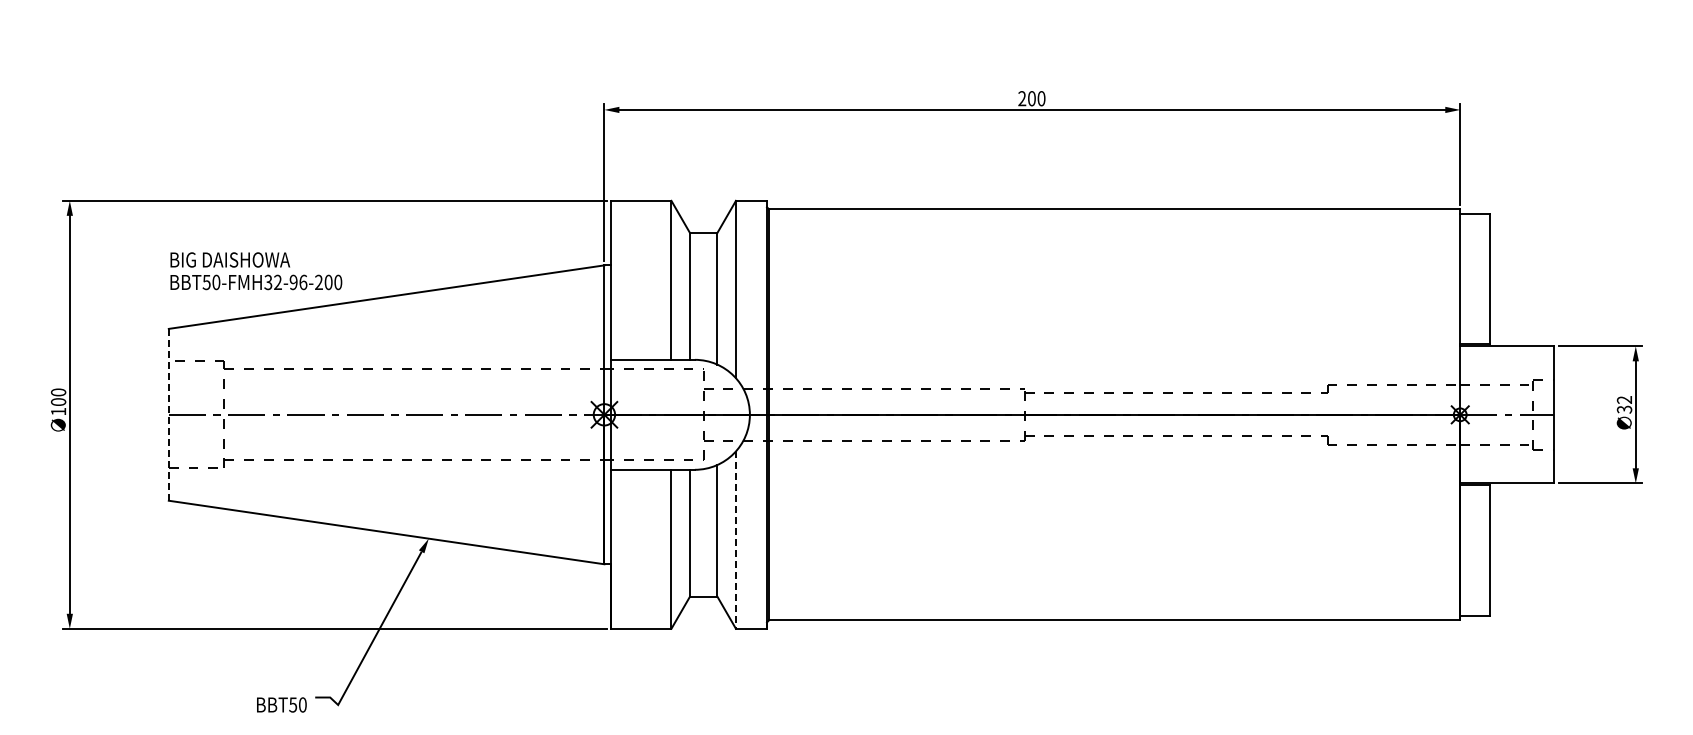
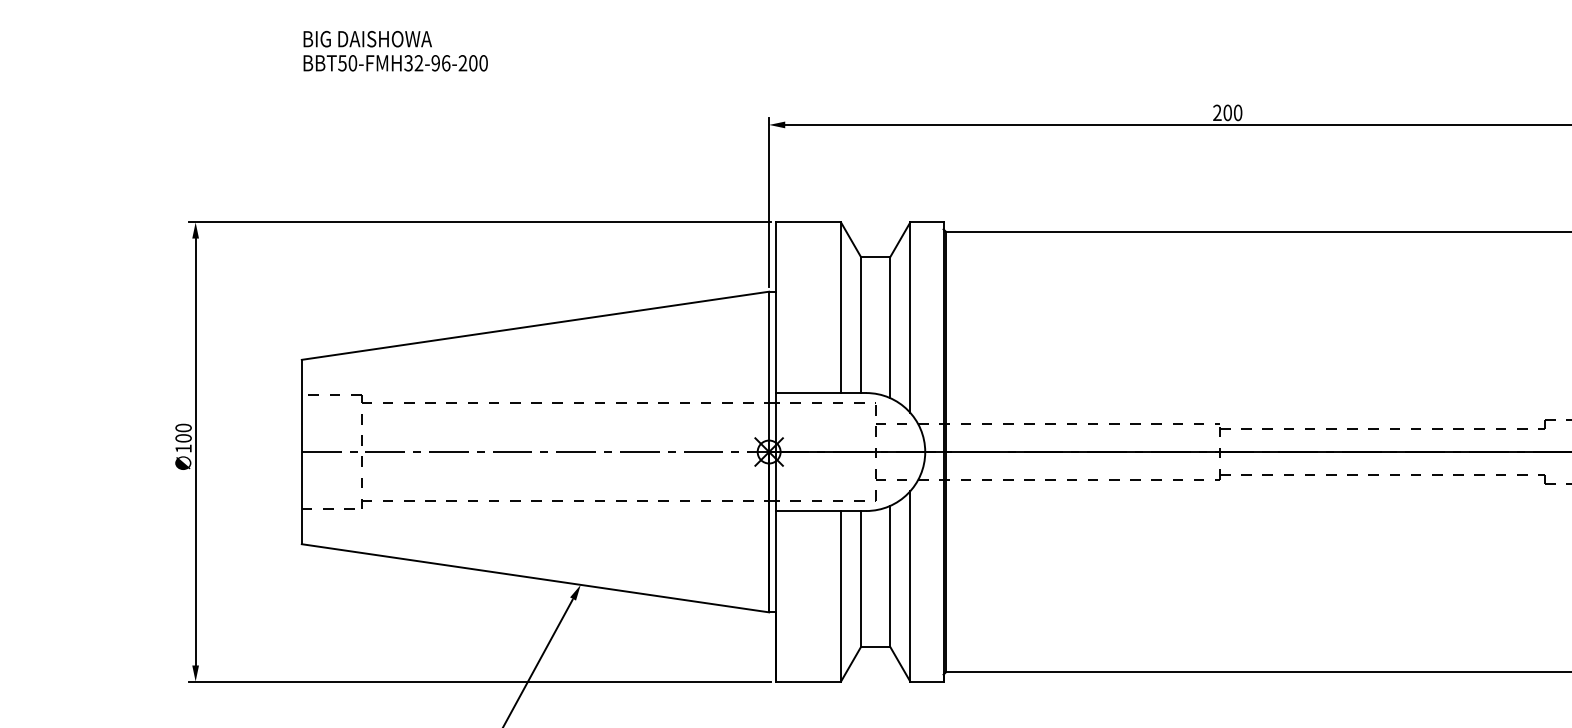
text: (256, 271) -> (395, 51), moved
line: (168, 414) -> (301, 451), dashed -> solid
line: (735, 540) -> (909, 586), dashed -> solid

